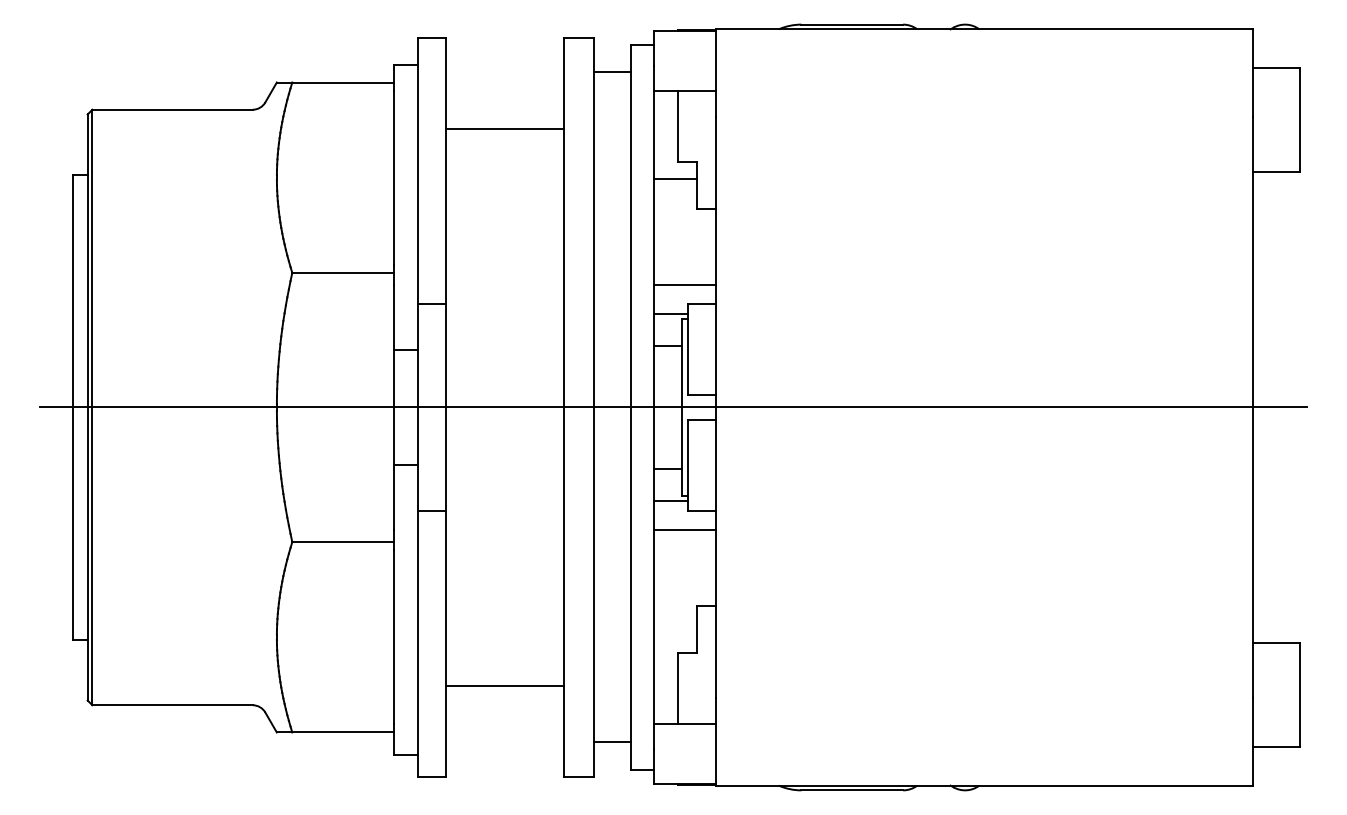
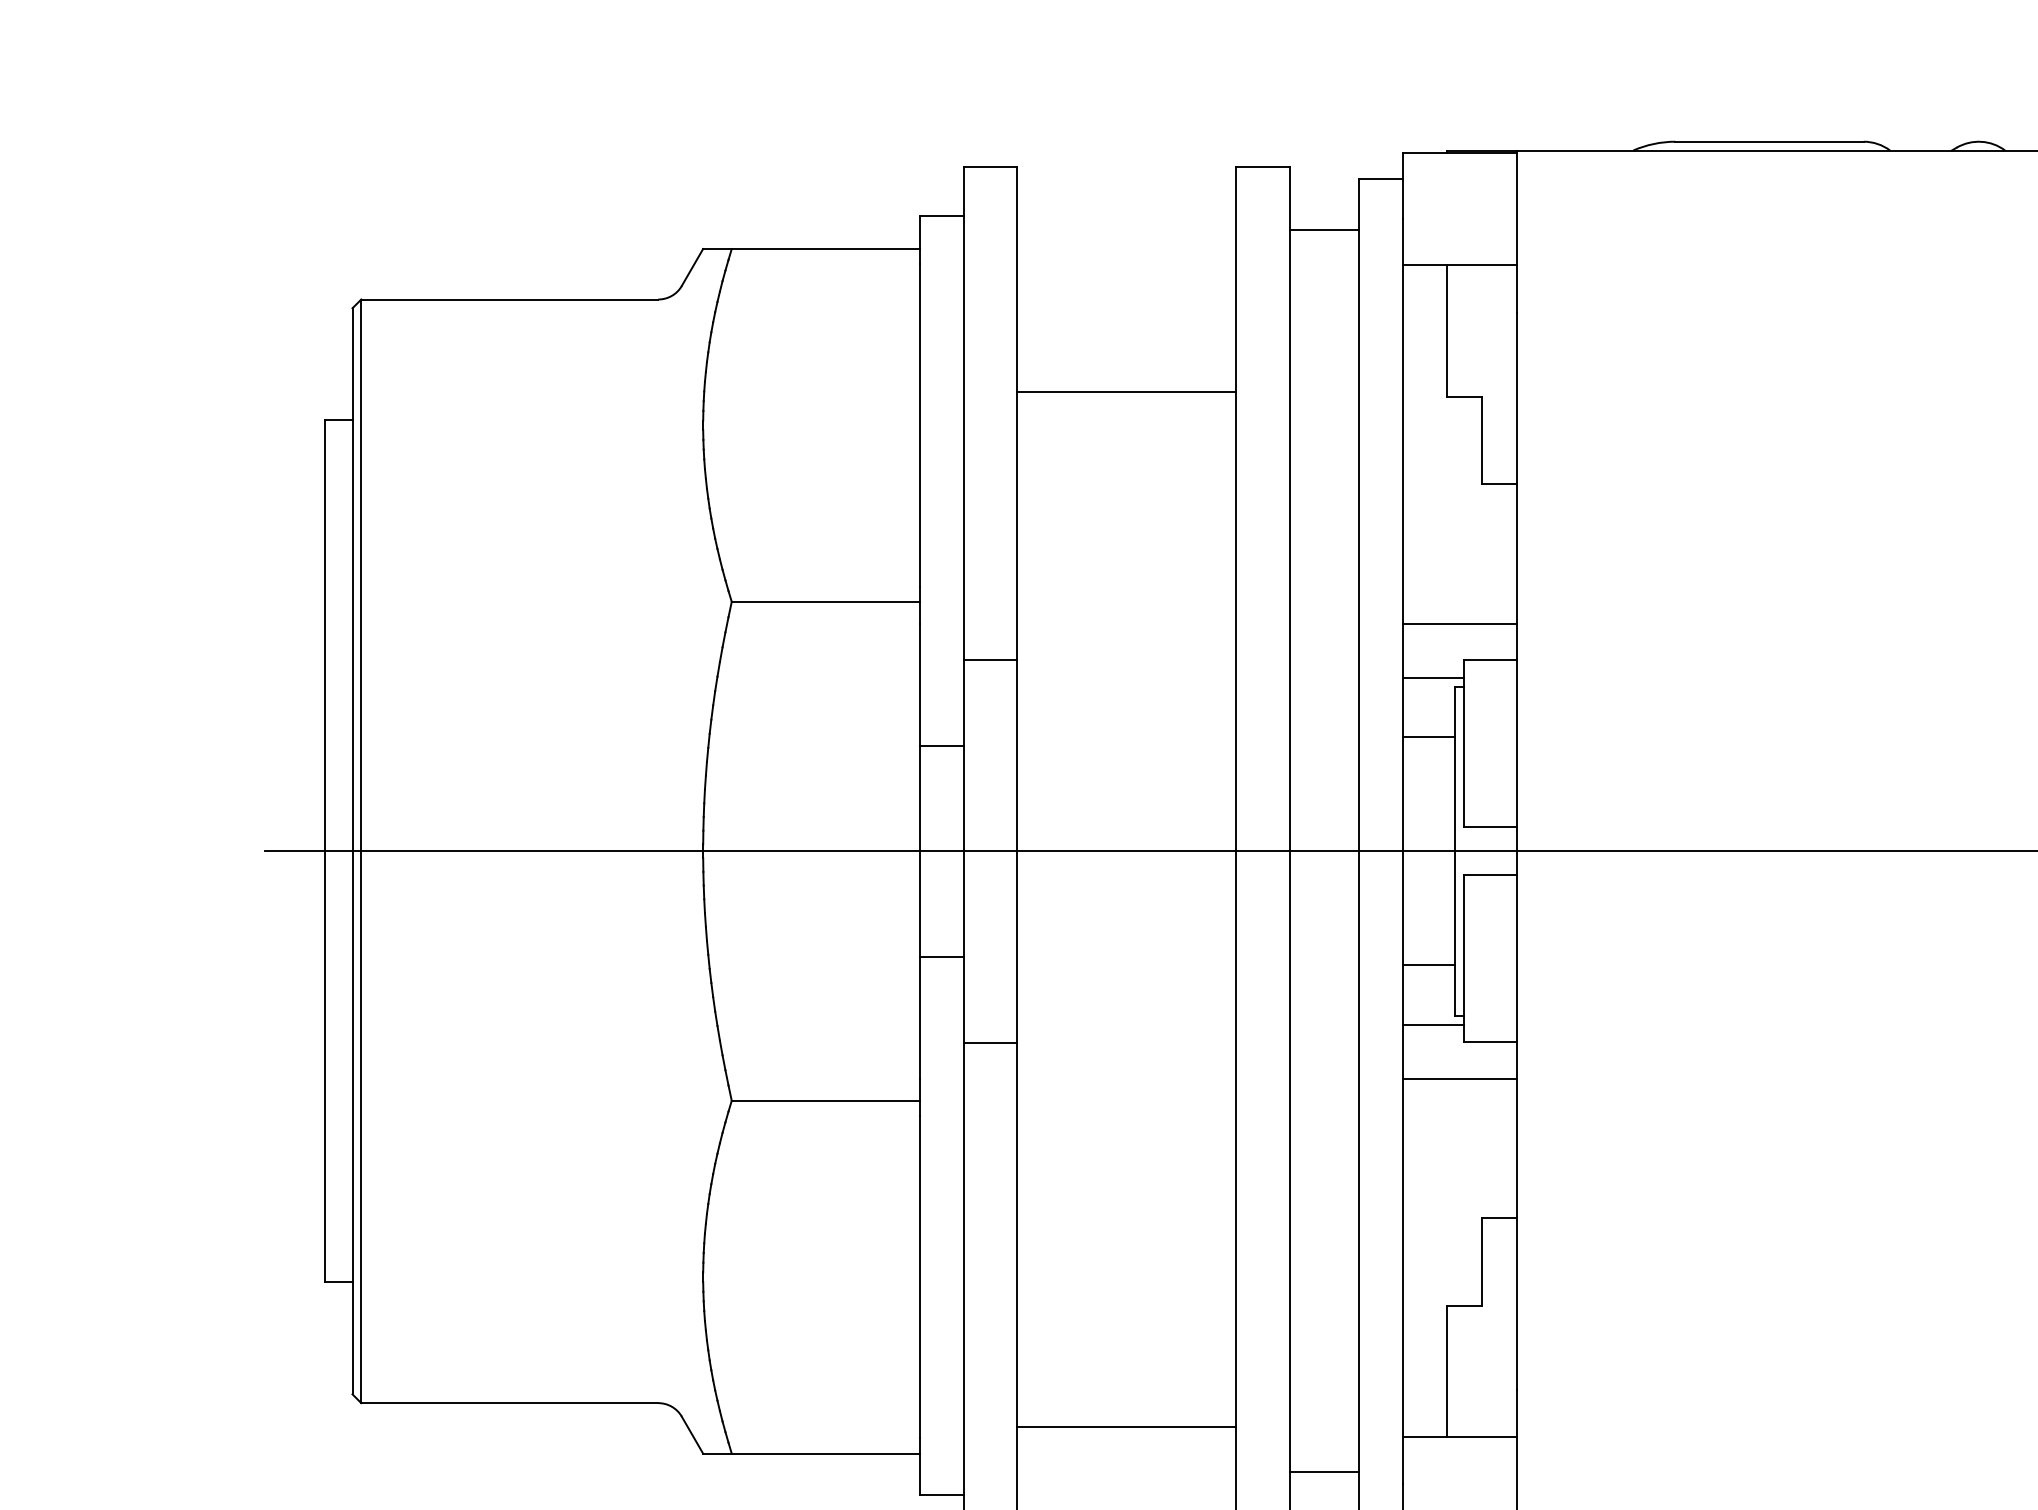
line: (504, 128) -> (1125, 391), moved
line: (675, 179) -> (1441, 428), removed
line: (504, 686) -> (1125, 1427), moved

